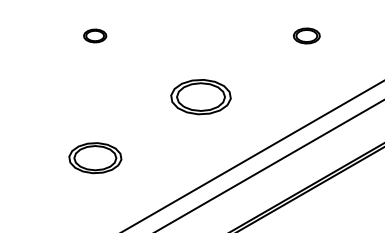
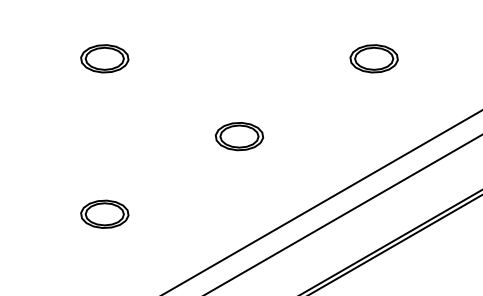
part: (94, 35) -> (103, 58), size x1.67
part: (306, 35) -> (373, 58), size x1.43
part: (200, 96) -> (238, 135), size x0.62
part: (94, 157) -> (103, 213), size x0.71

